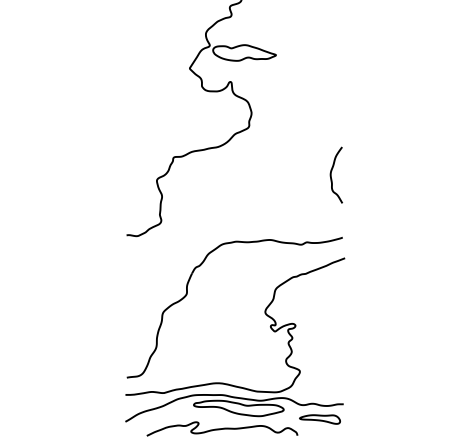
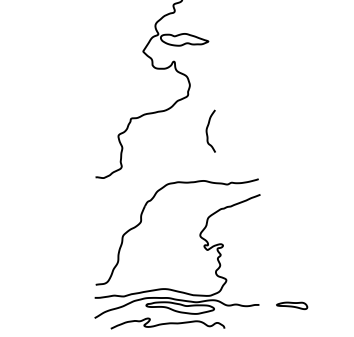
curve: (331, 174) -> (207, 130), moved
part: (319, 419) -> (291, 305), moved

